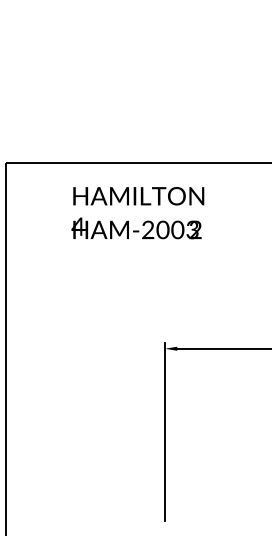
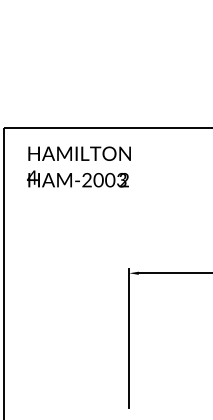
text: (137, 212) -> (78, 166), moved

